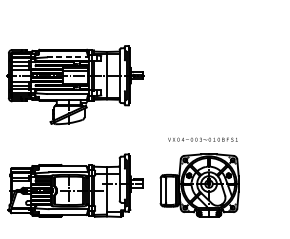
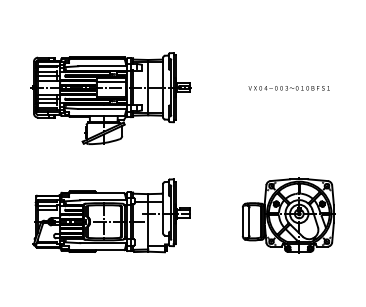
line: (68, 57) -> (103, 66), dashed -> solid
text: (202, 139) -> (288, 88), moved
part: (199, 185) -> (288, 215), moved

